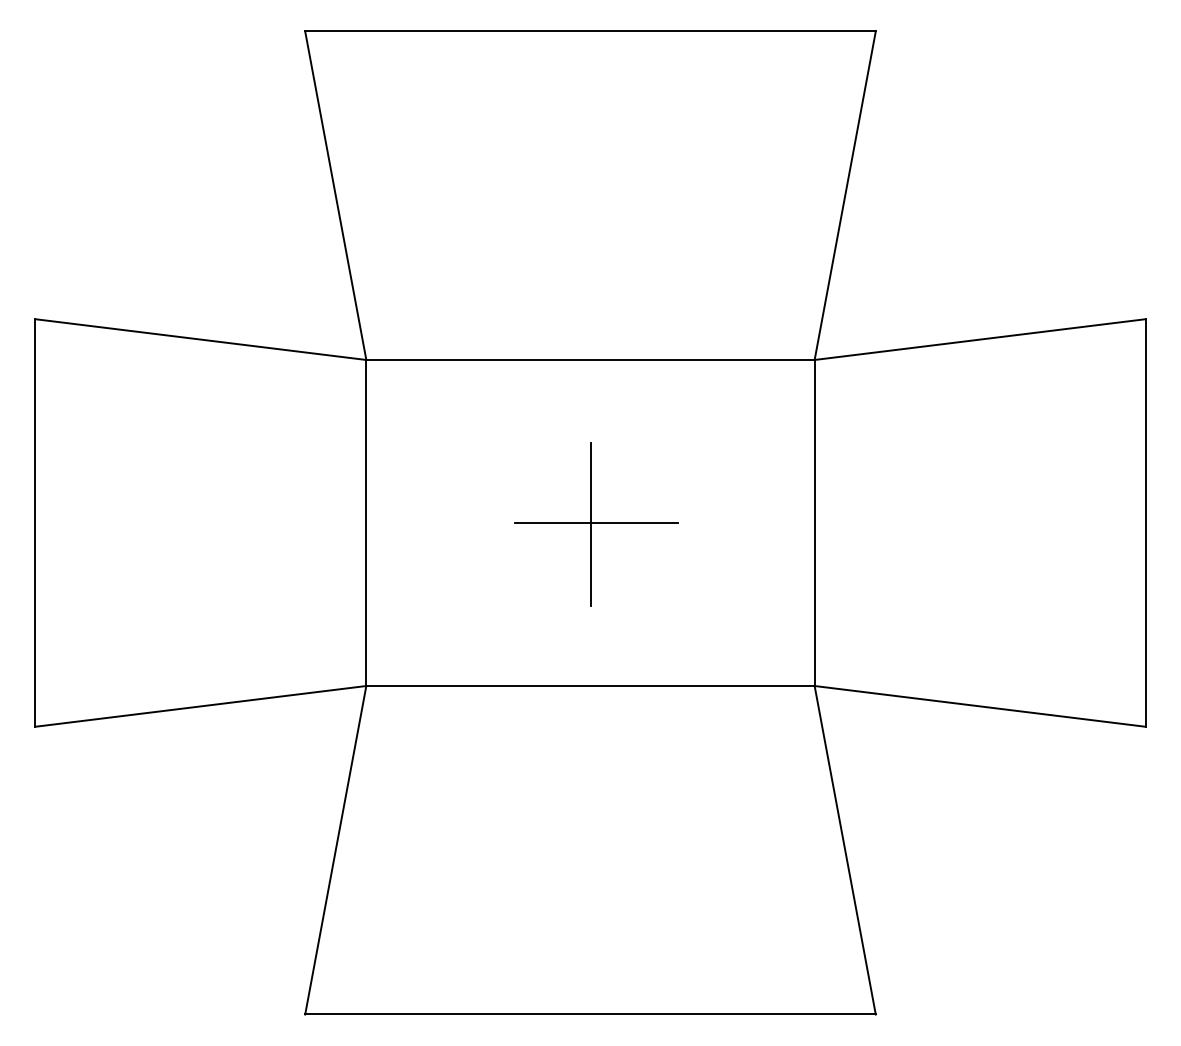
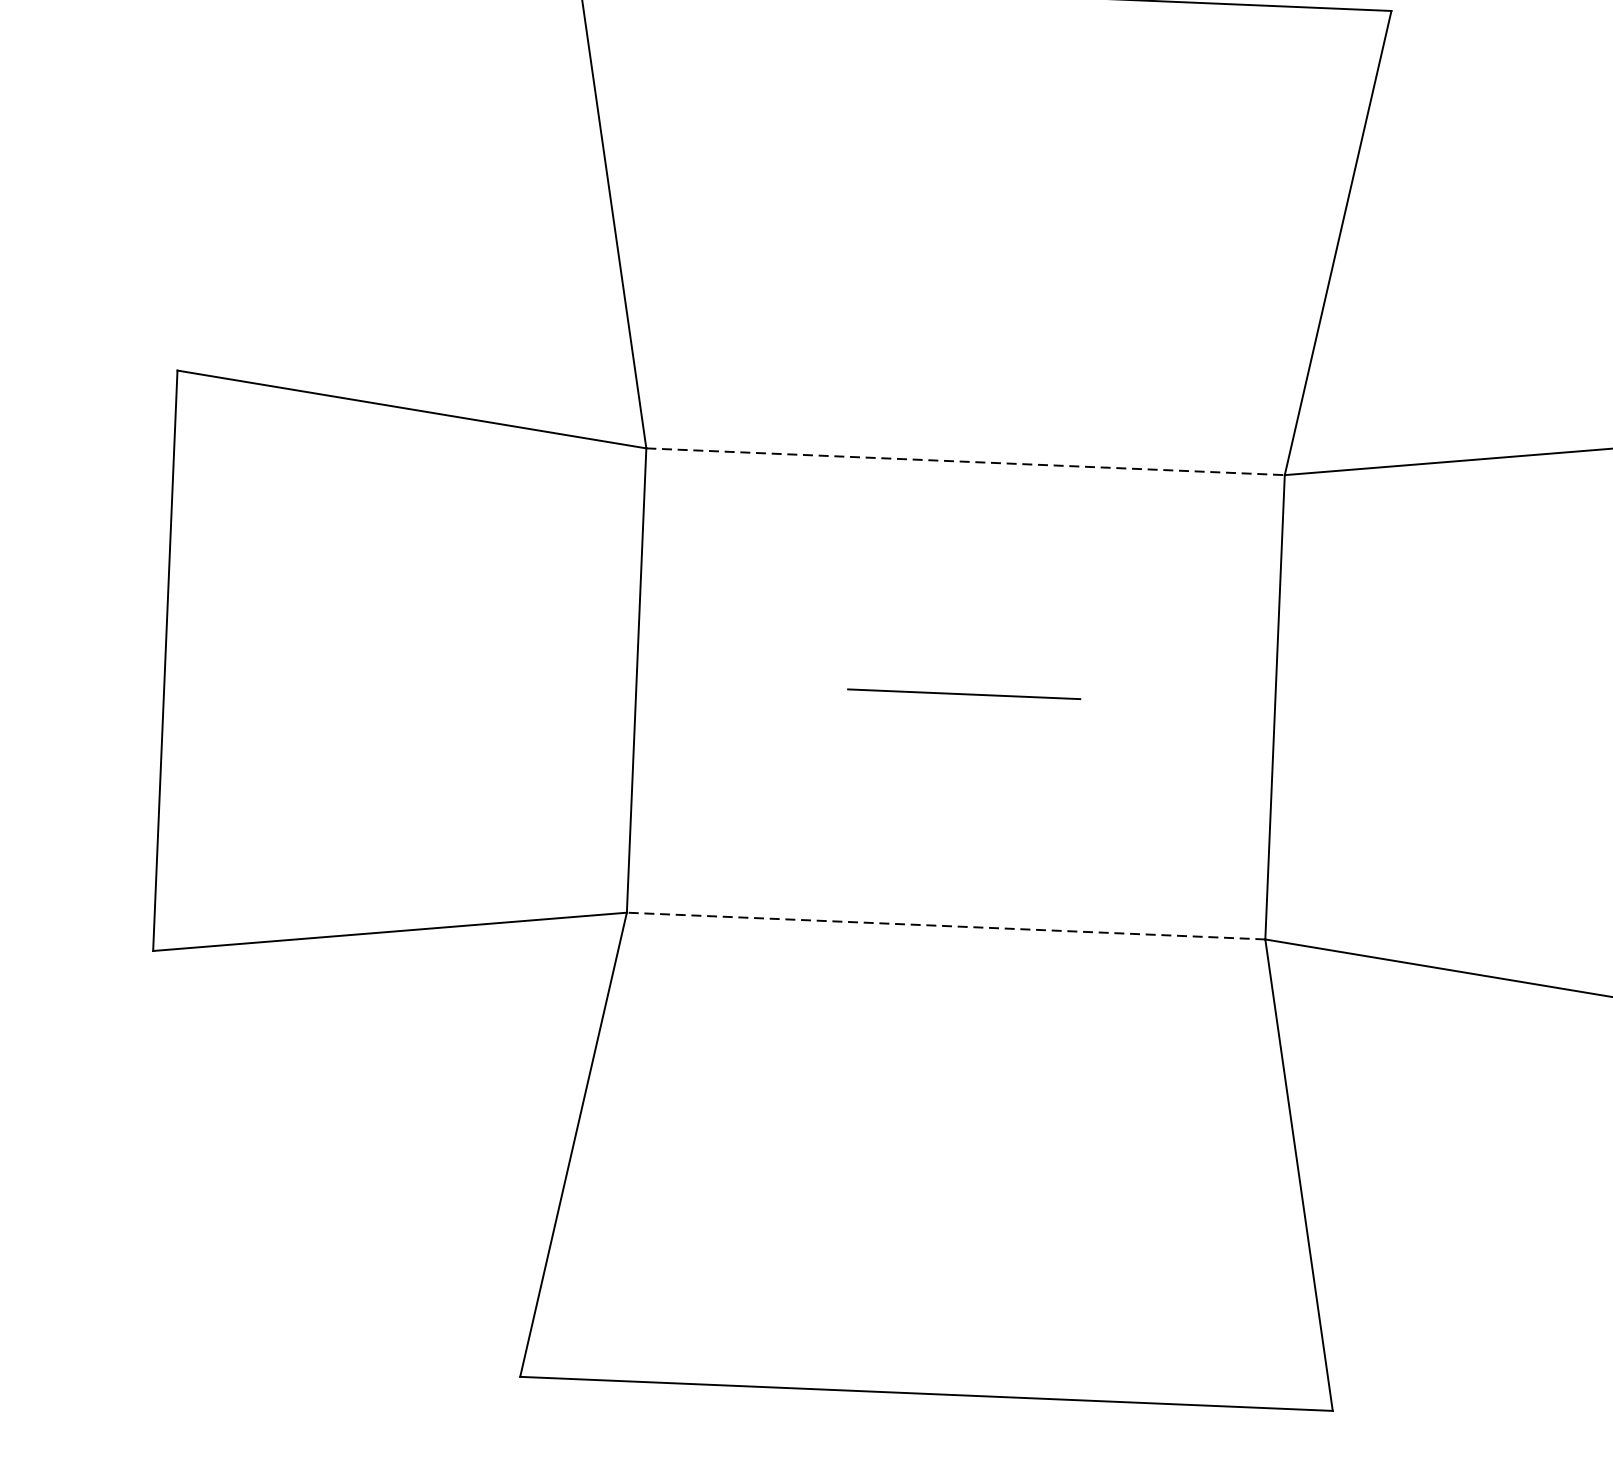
line: (591, 359) -> (967, 461), solid -> dashed
line: (590, 524) -> (955, 696), removed
line: (590, 686) -> (946, 926), solid -> dashed

